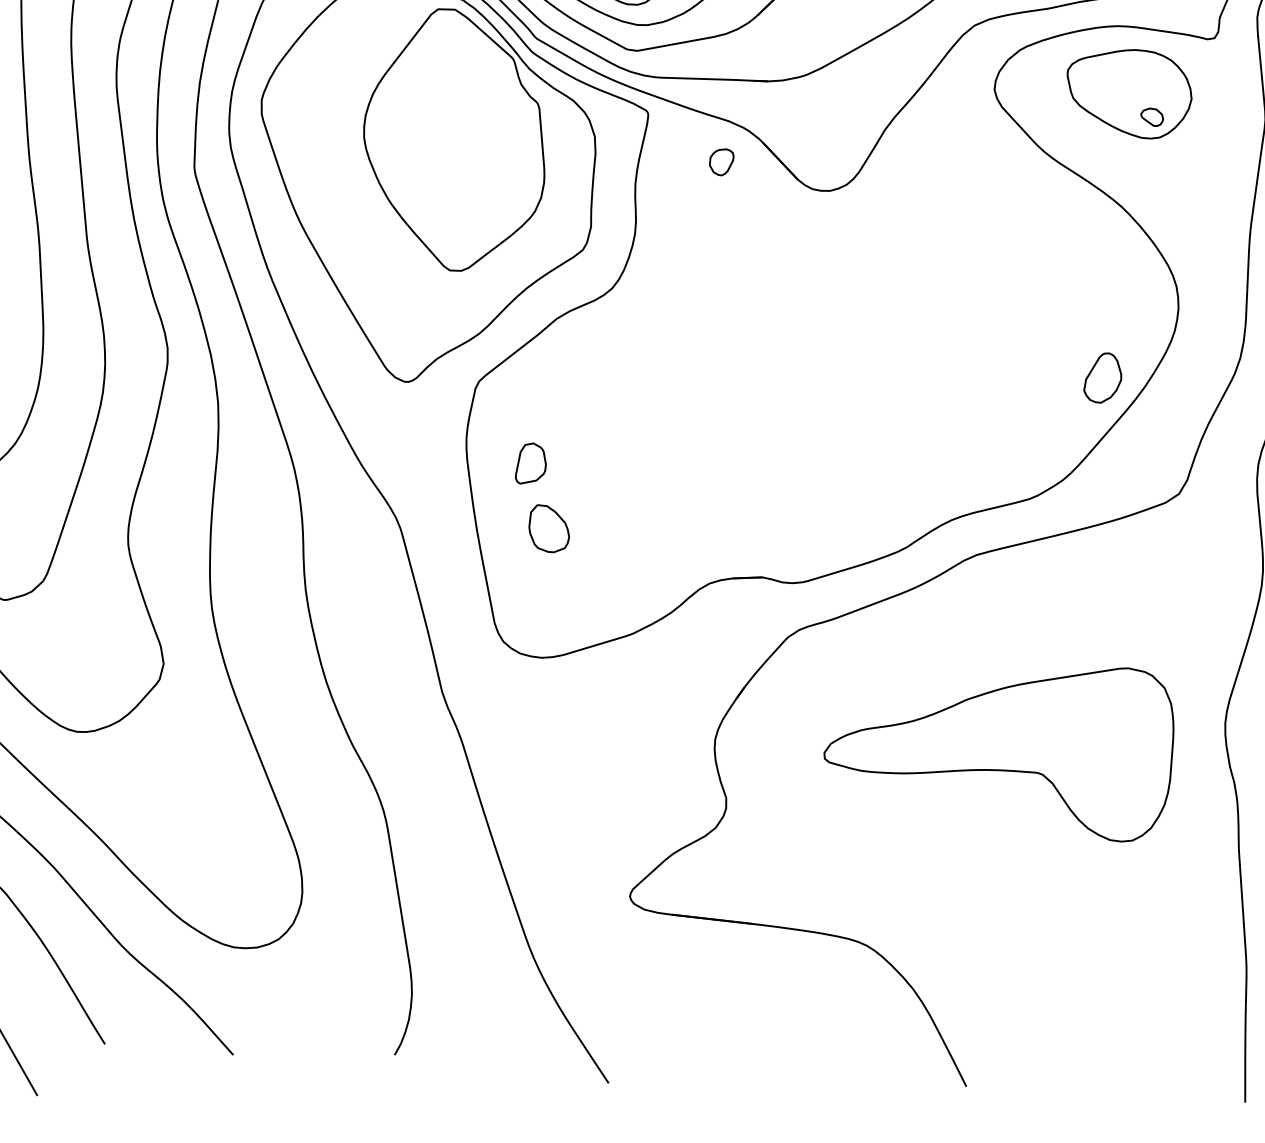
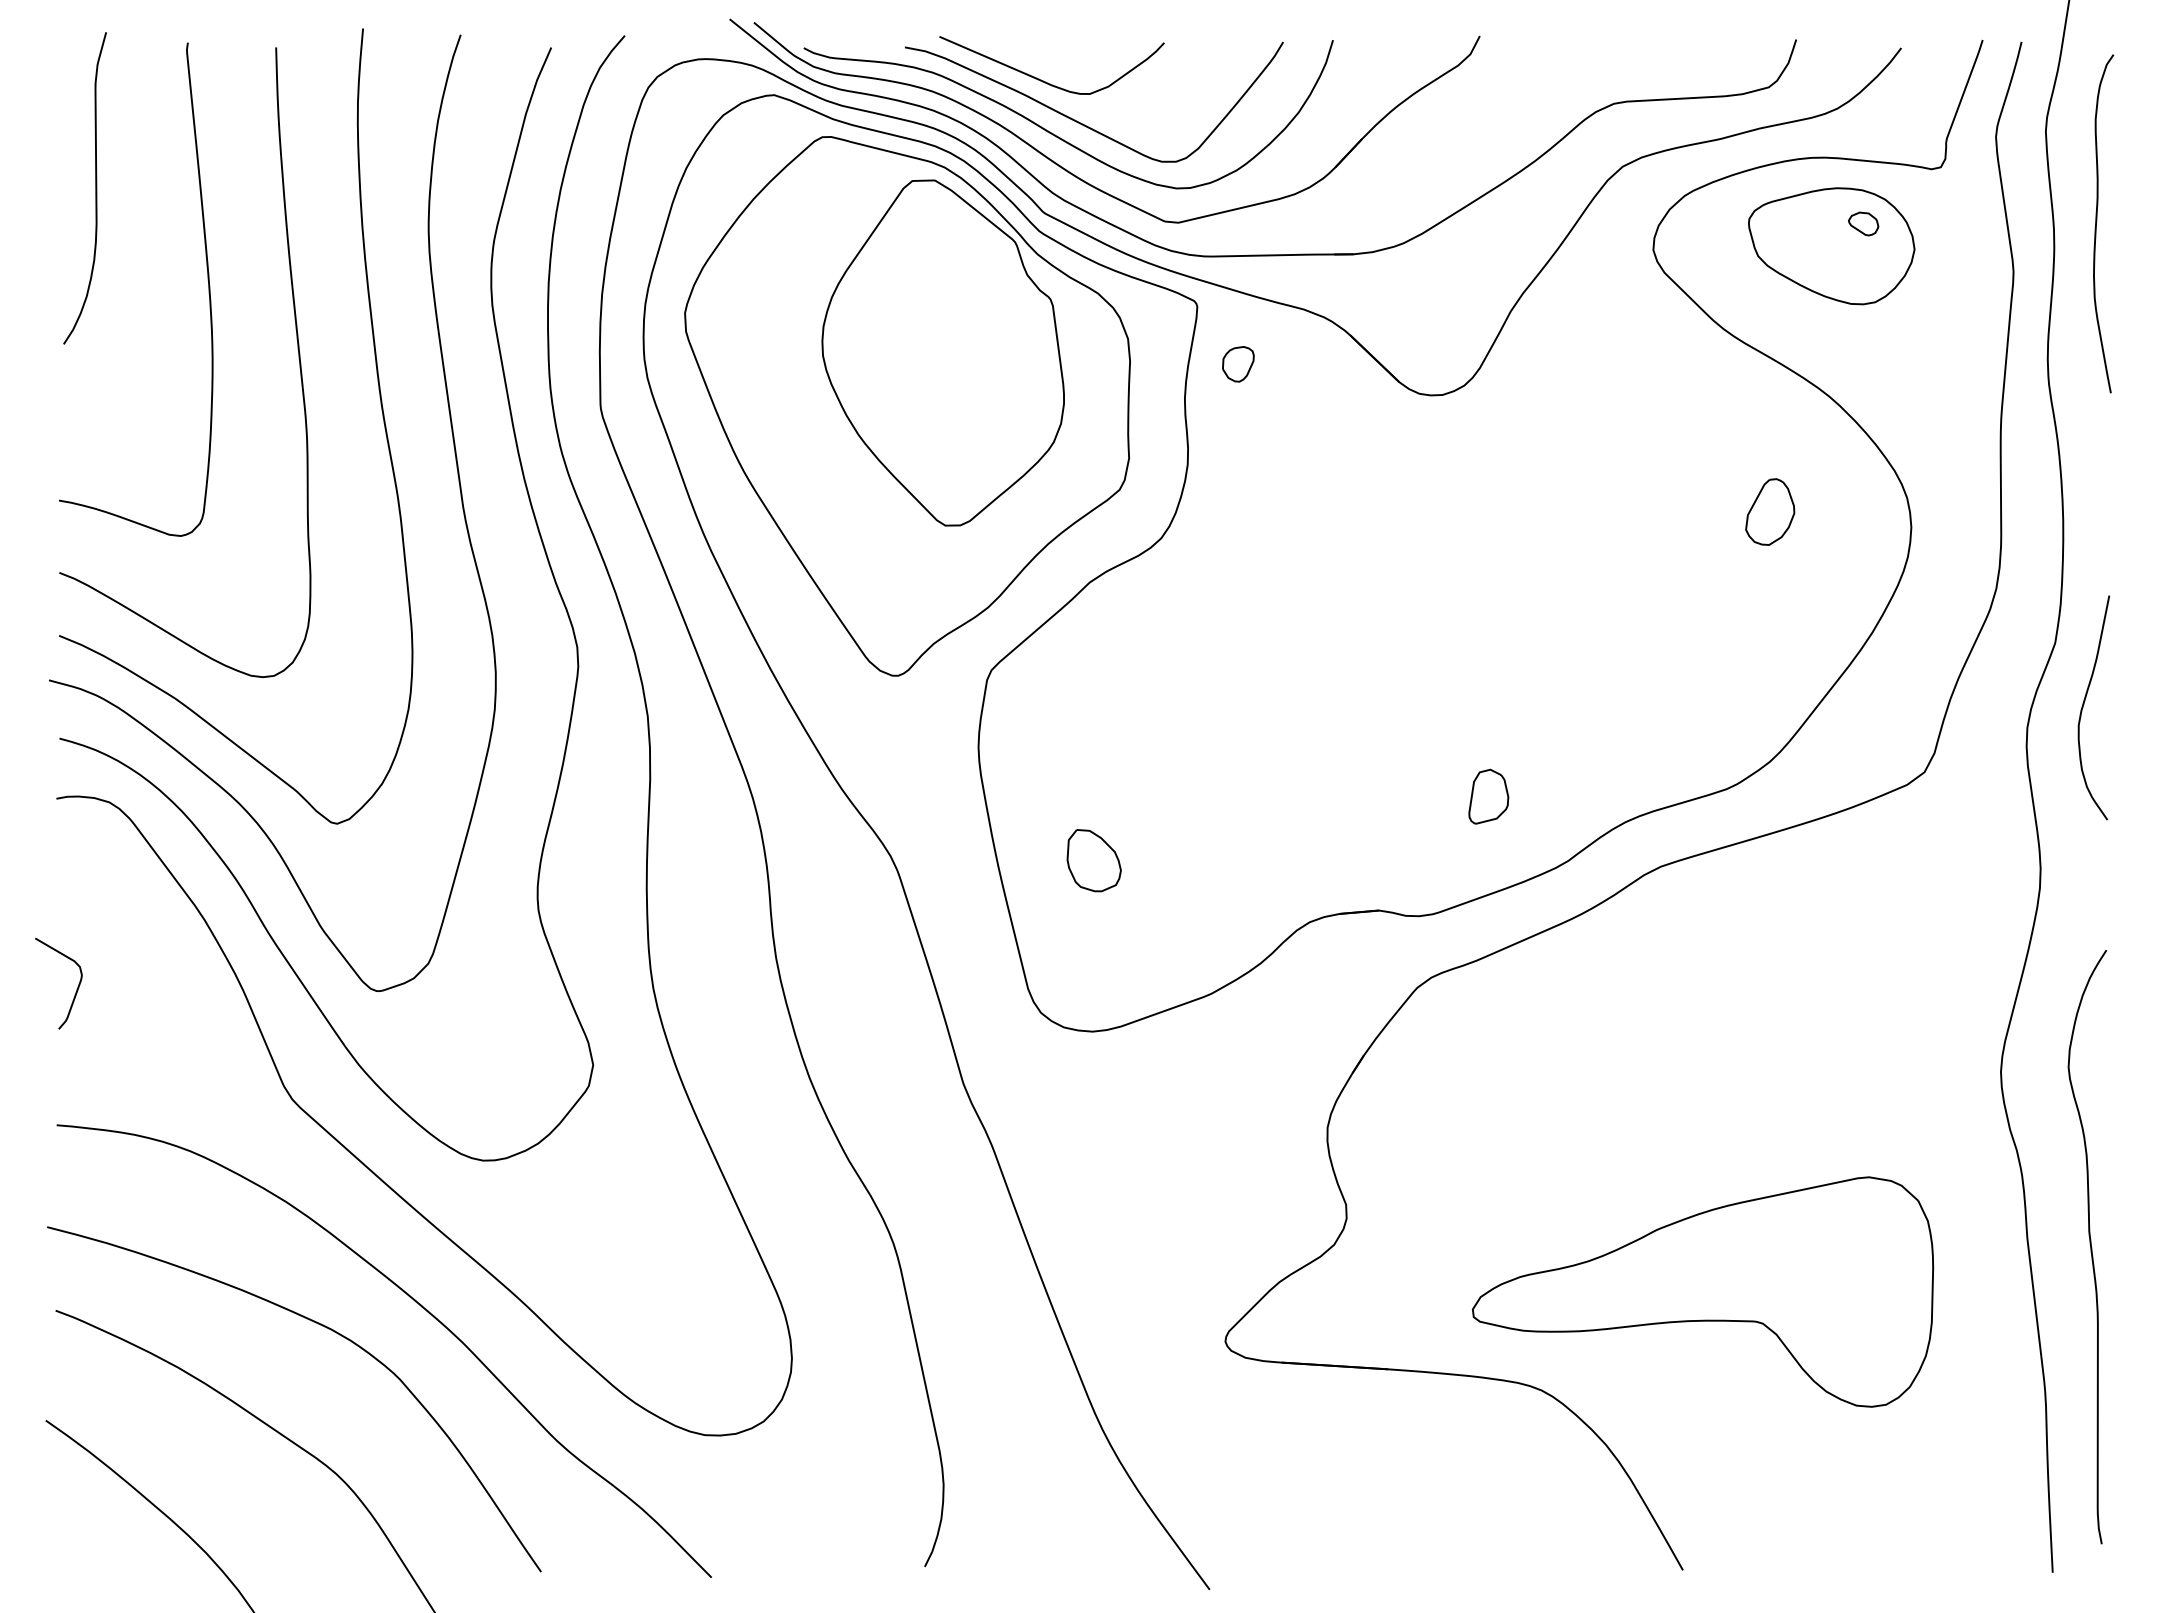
part: (1152, 116) -> (1863, 223), moved
part: (721, 162) -> (1238, 364), moved
part: (1103, 377) -> (1770, 511), moved
part: (531, 463) -> (1488, 796), moved
part: (999, 748) -> (1703, 1291), moved

